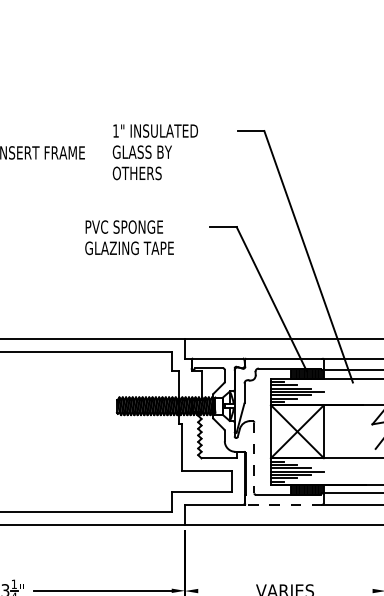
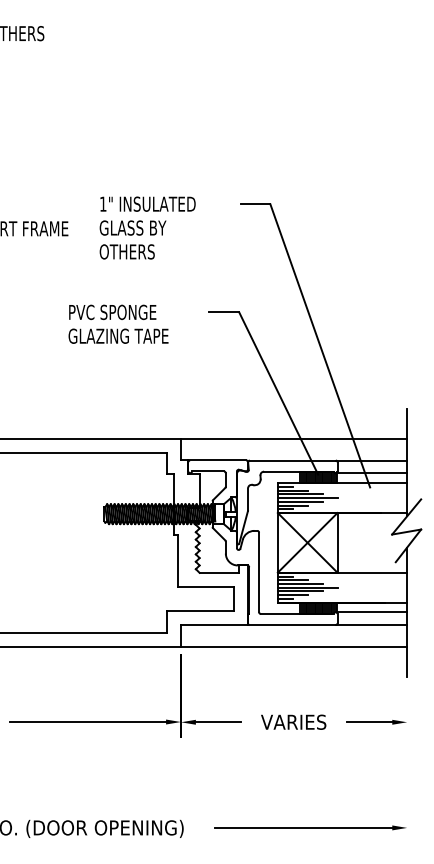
line: (254, 458) -> (259, 572), dashed -> solid
line: (283, 505) -> (292, 625), dashed -> solid
line: (218, 591) -> (218, 722), added
line: (352, 591) -> (369, 722), added

